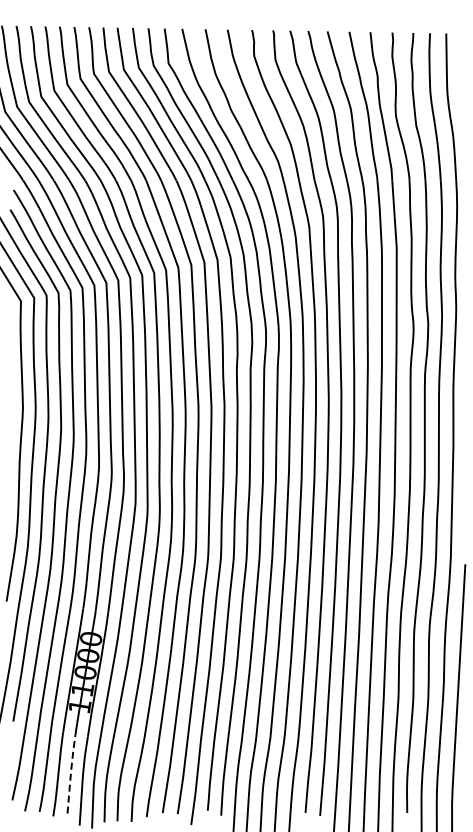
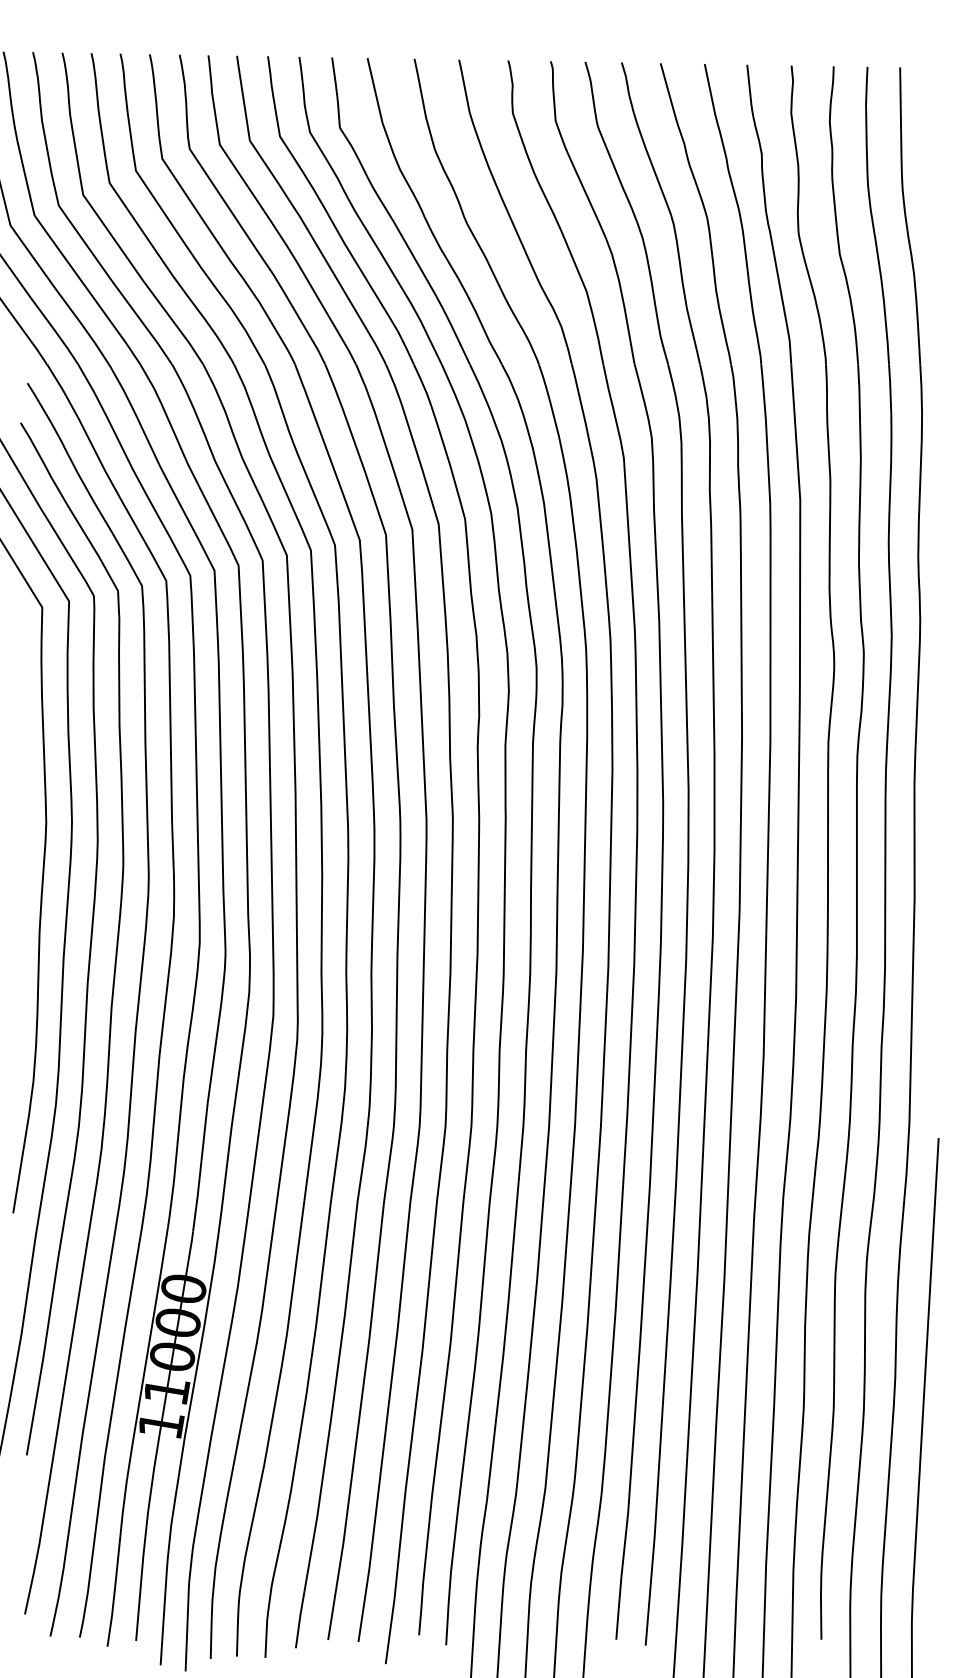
line: (71, 772) -> (144, 1558), dashed -> solid

